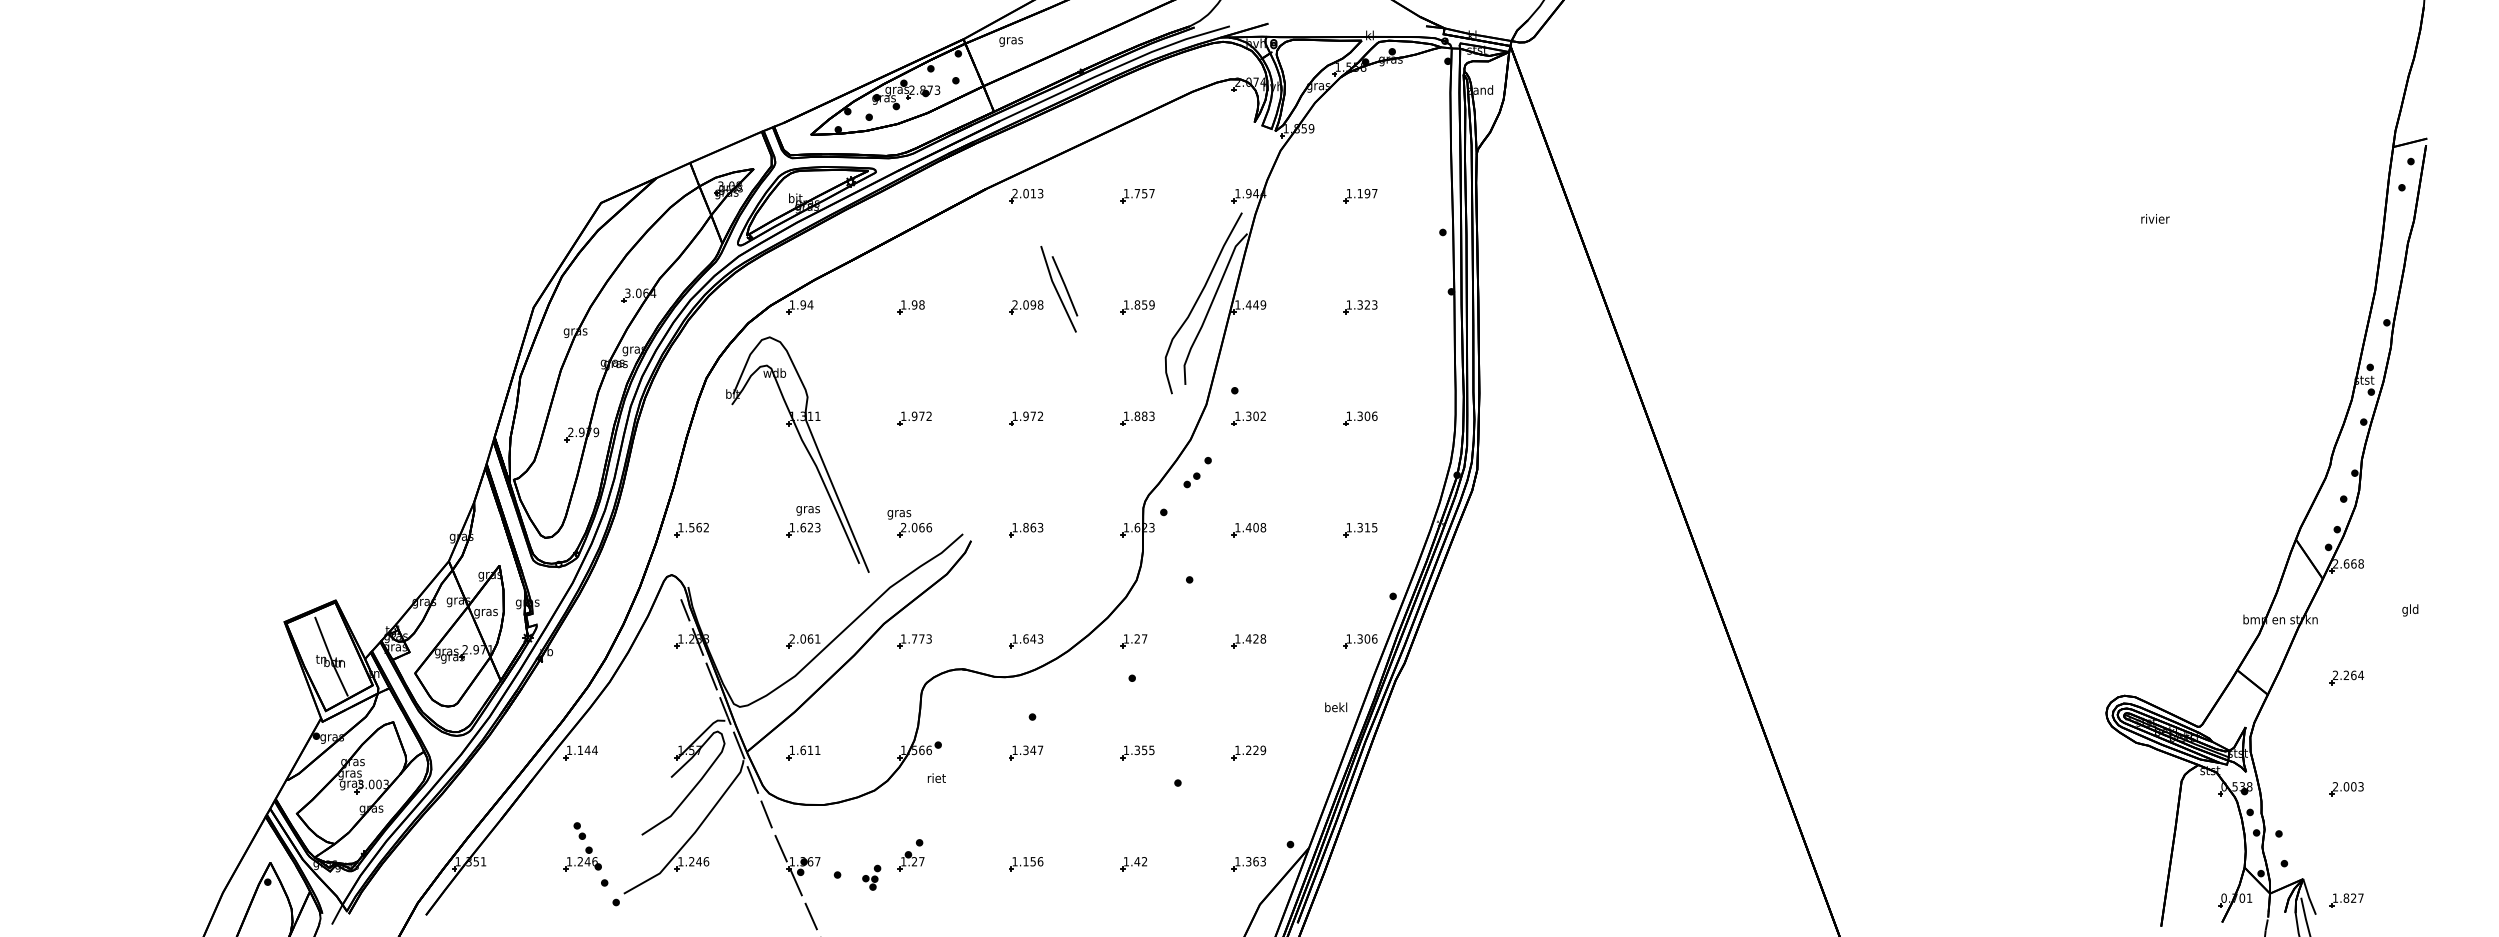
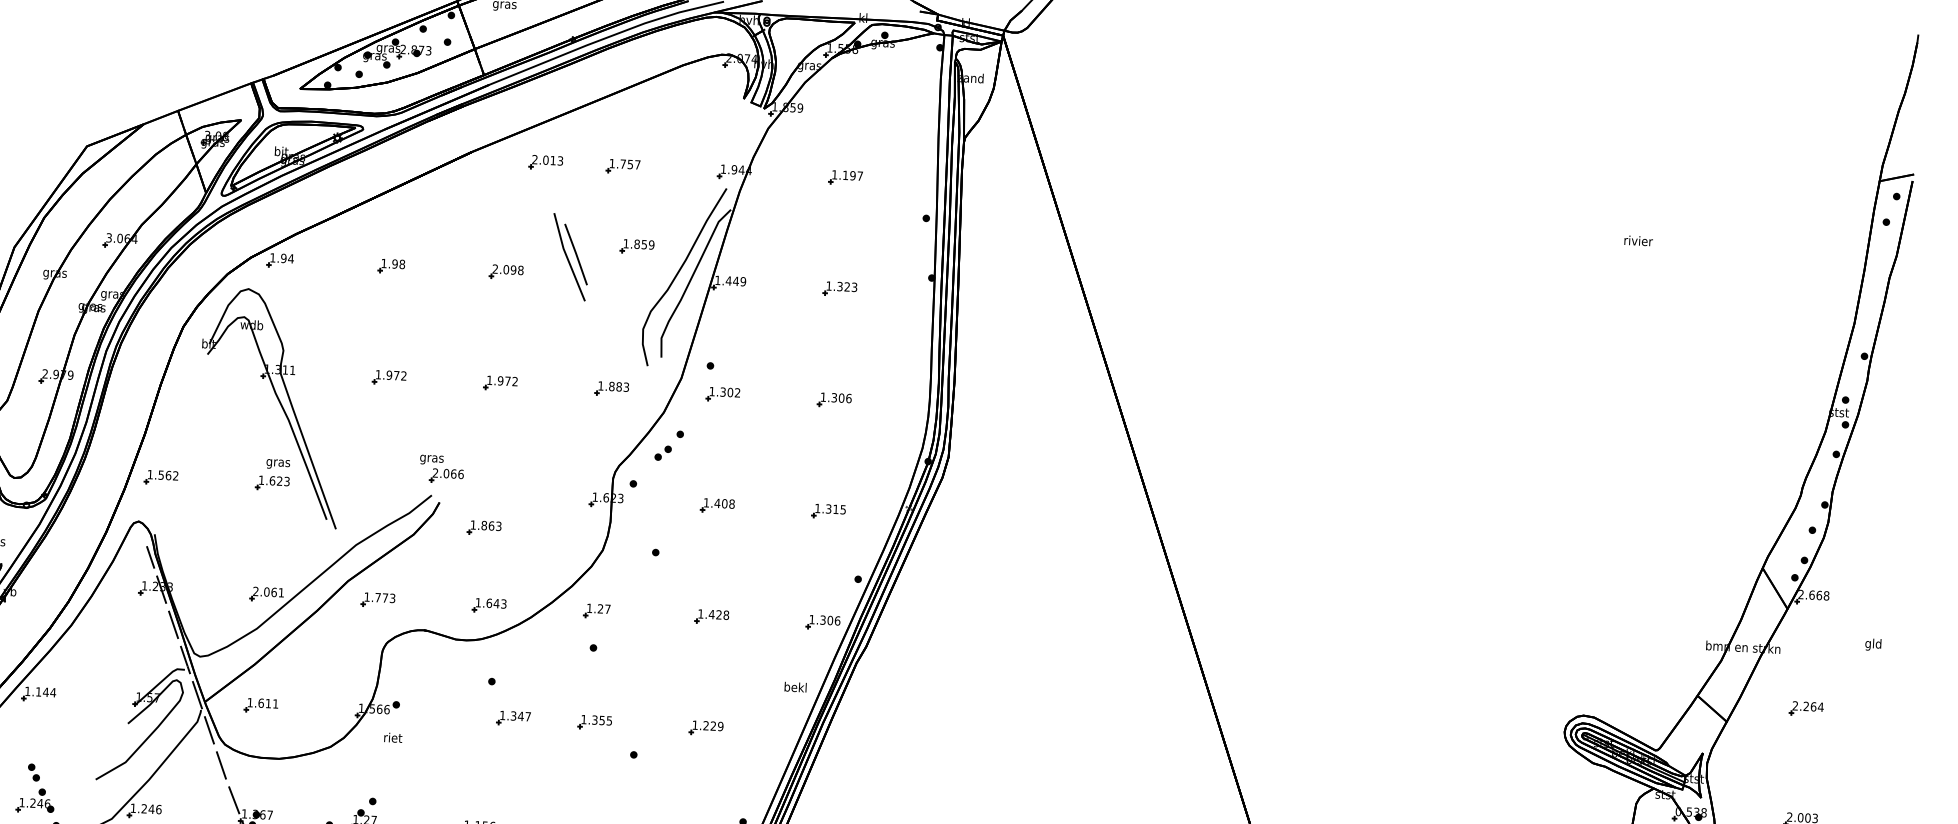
part: (1026, 195) -> (546, 162), moved
part: (1059, 289) -> (570, 257), moved
part: (1137, 307) -> (637, 246), moved
part: (909, 523) -> (441, 469), moved
part: (1026, 530) -> (484, 528), moved
part: (1026, 752) -> (514, 718), moved

